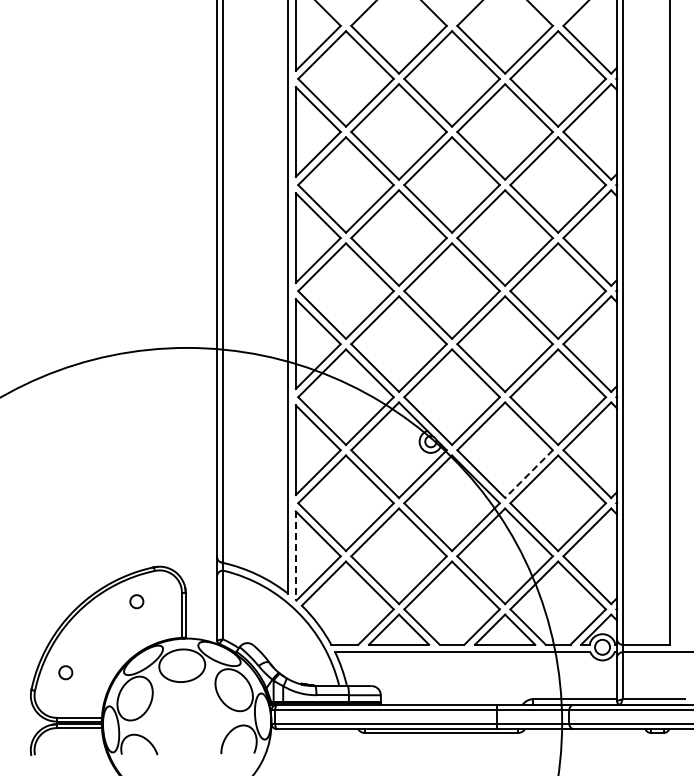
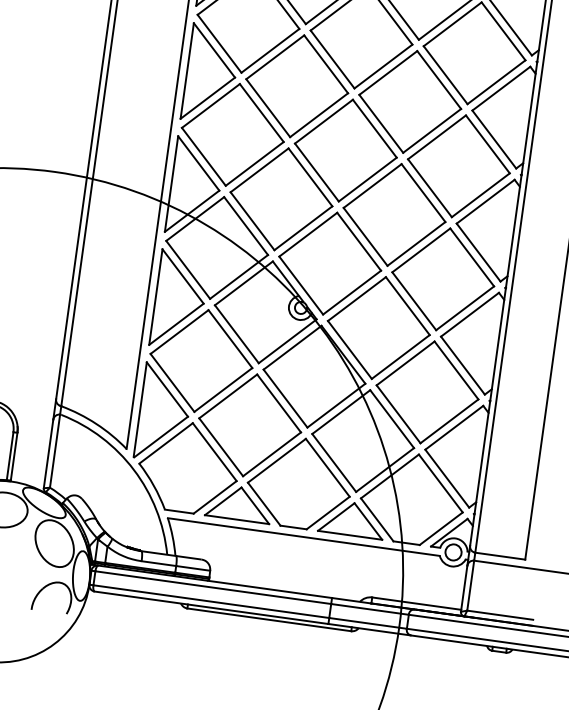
line: (529, 474) -> (401, 357), dashed -> solid
line: (295, 556) -> (139, 410), dashed -> solid

